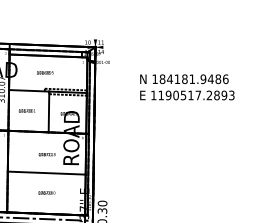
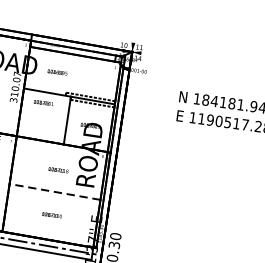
text: (45, 72) -> (57, 72), moved
text: (27, 110) -> (44, 102), moved
line: (46, 173) -> (54, 192), solid -> dashed

